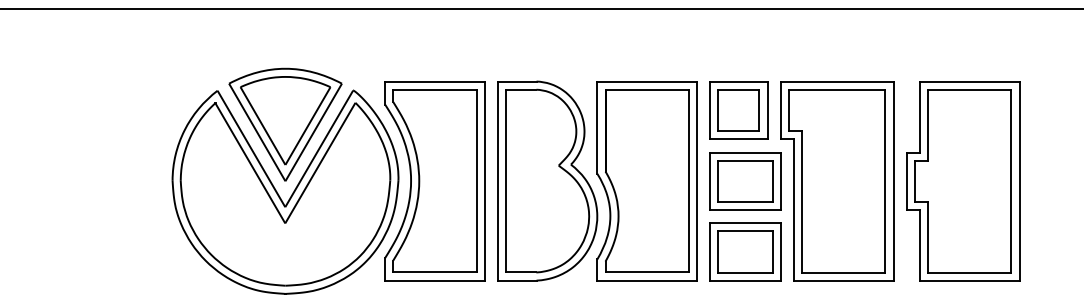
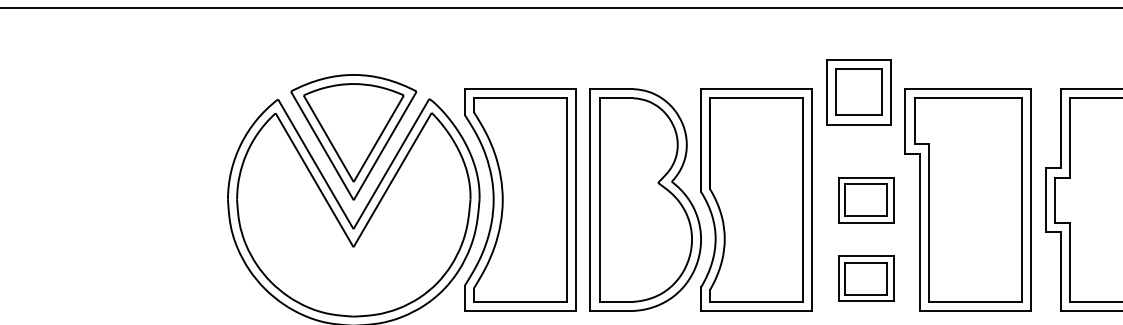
part: (738, 110) -> (858, 92), moved
part: (745, 181) -> (866, 200), size x0.7
part: (745, 251) -> (866, 278), size x0.7

